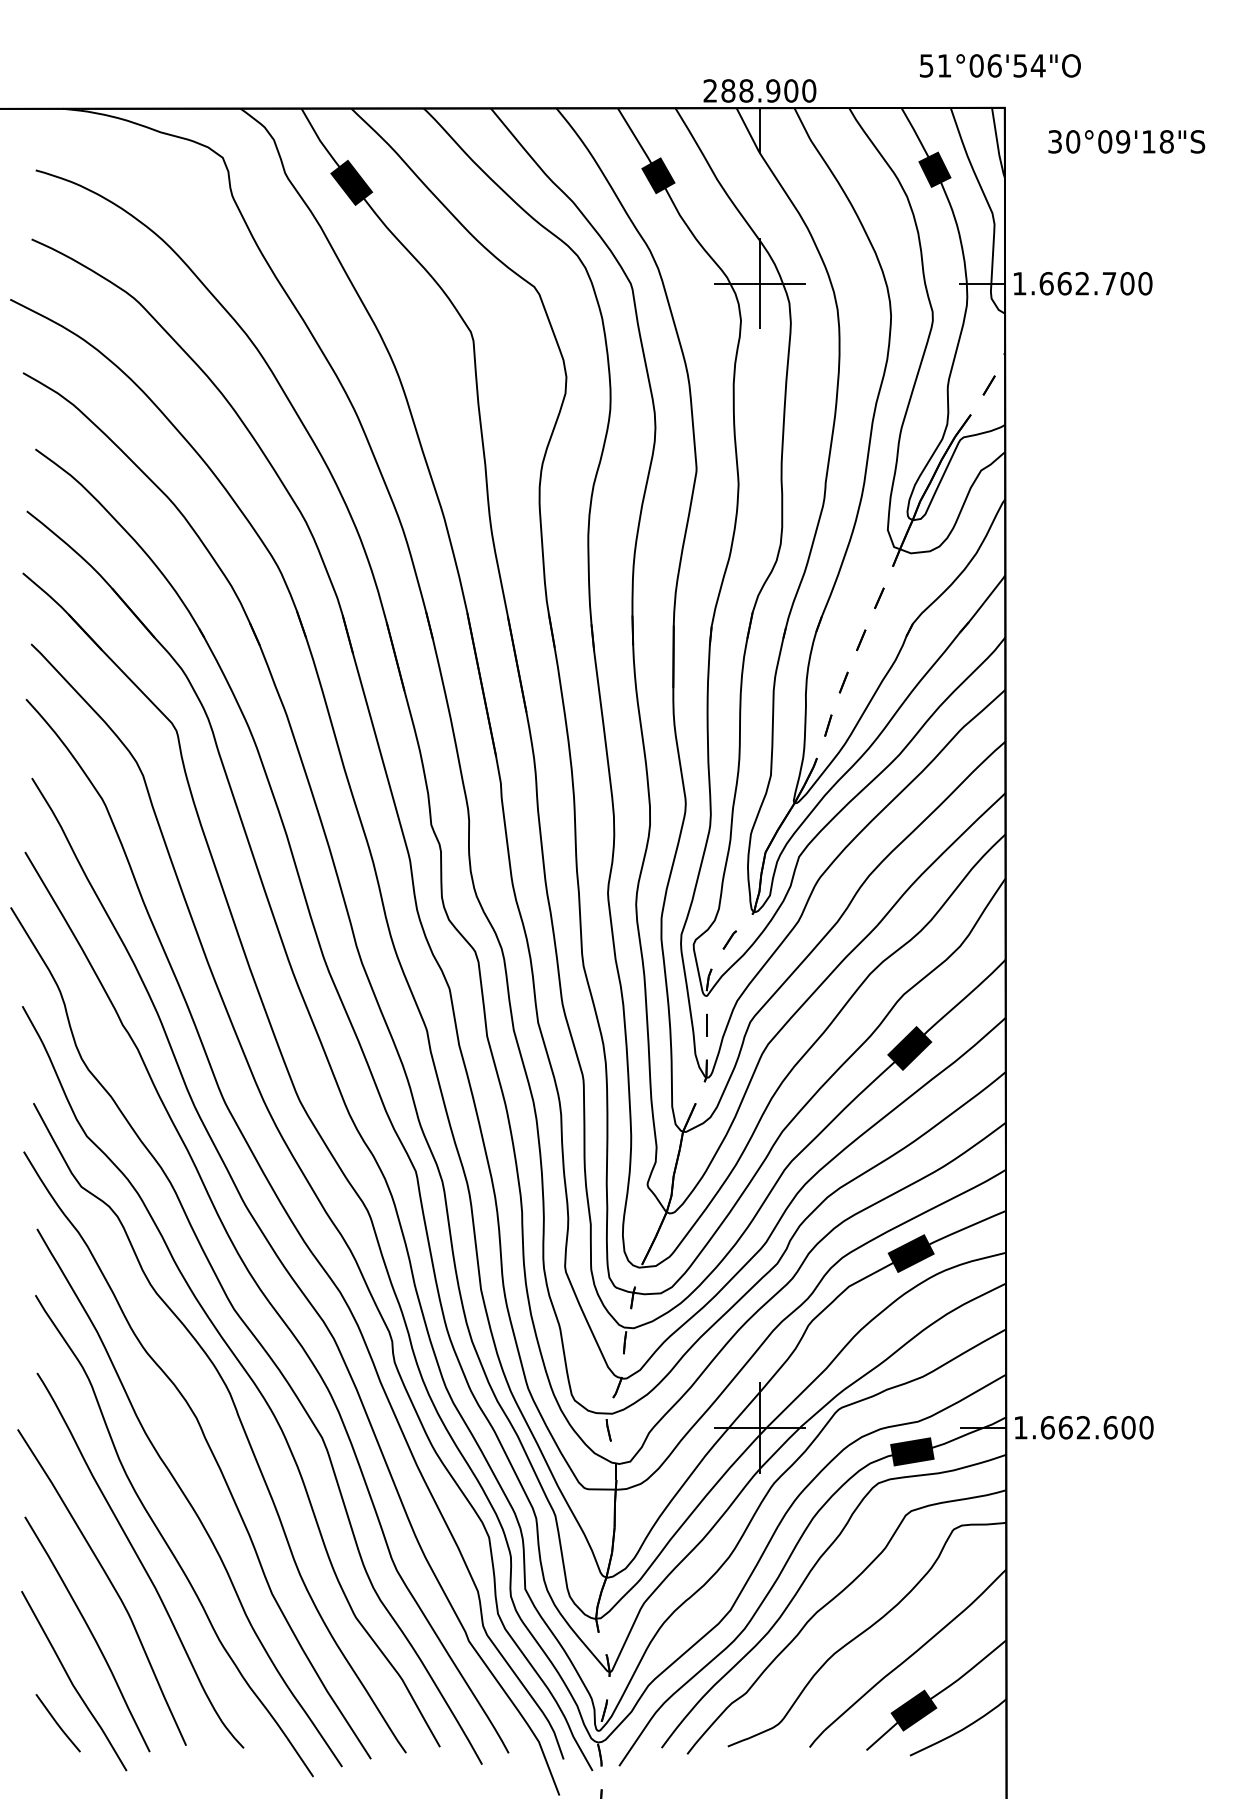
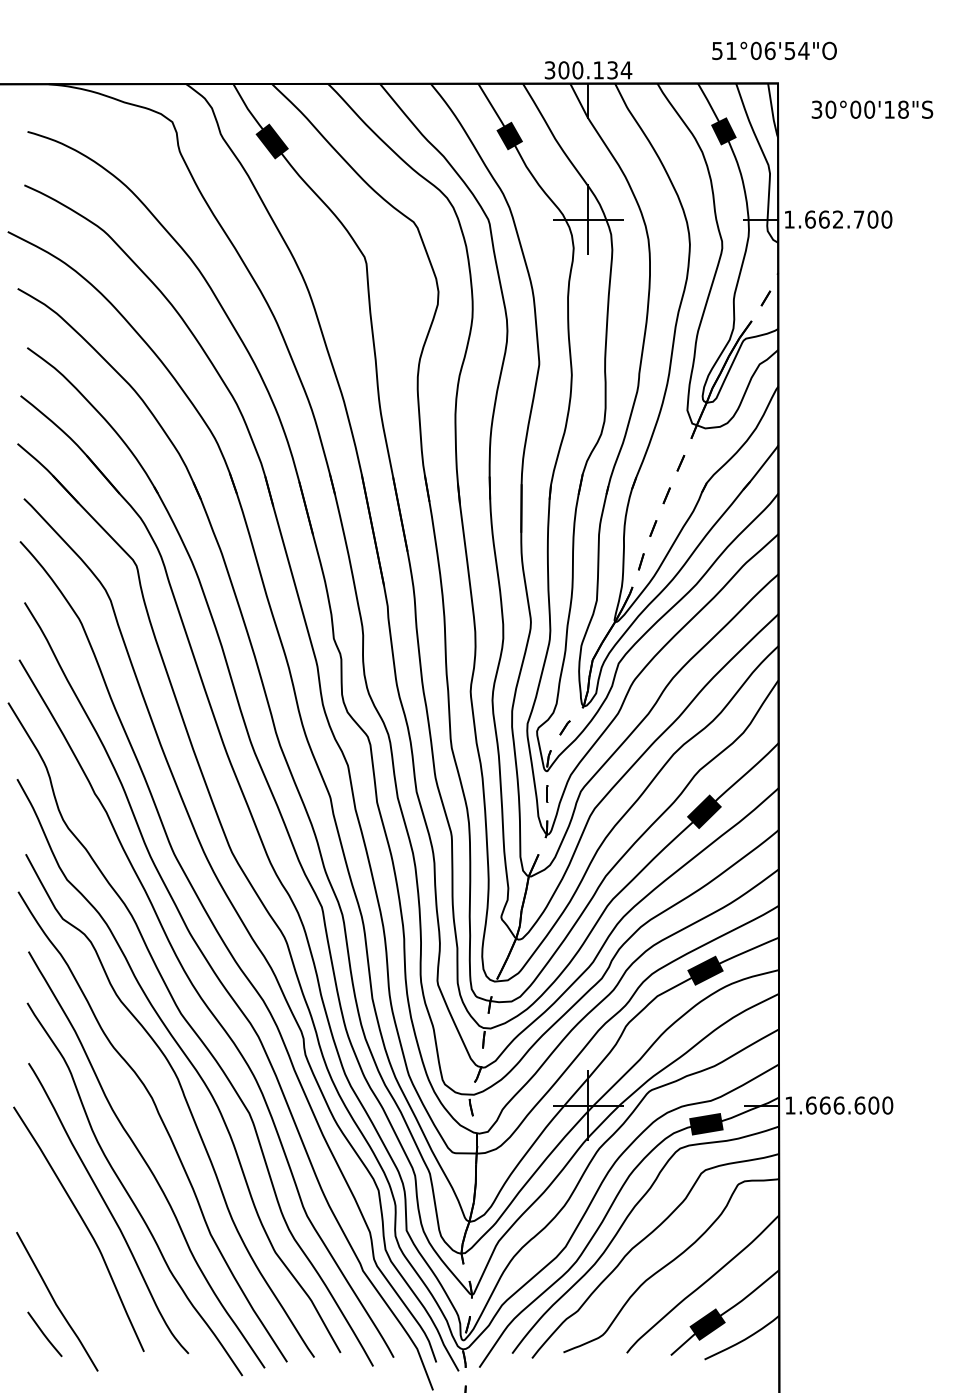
text: (760, 91) -> (588, 70), 288.900 -> 300.134
text: (1122, 141) -> (869, 109), 30°09'18"S -> 30°00'18"S
text: (1082, 1427) -> (838, 1105), 1.662.600 -> 1.666.600
curve: (89, 1632) -> (69, 1264), removed

